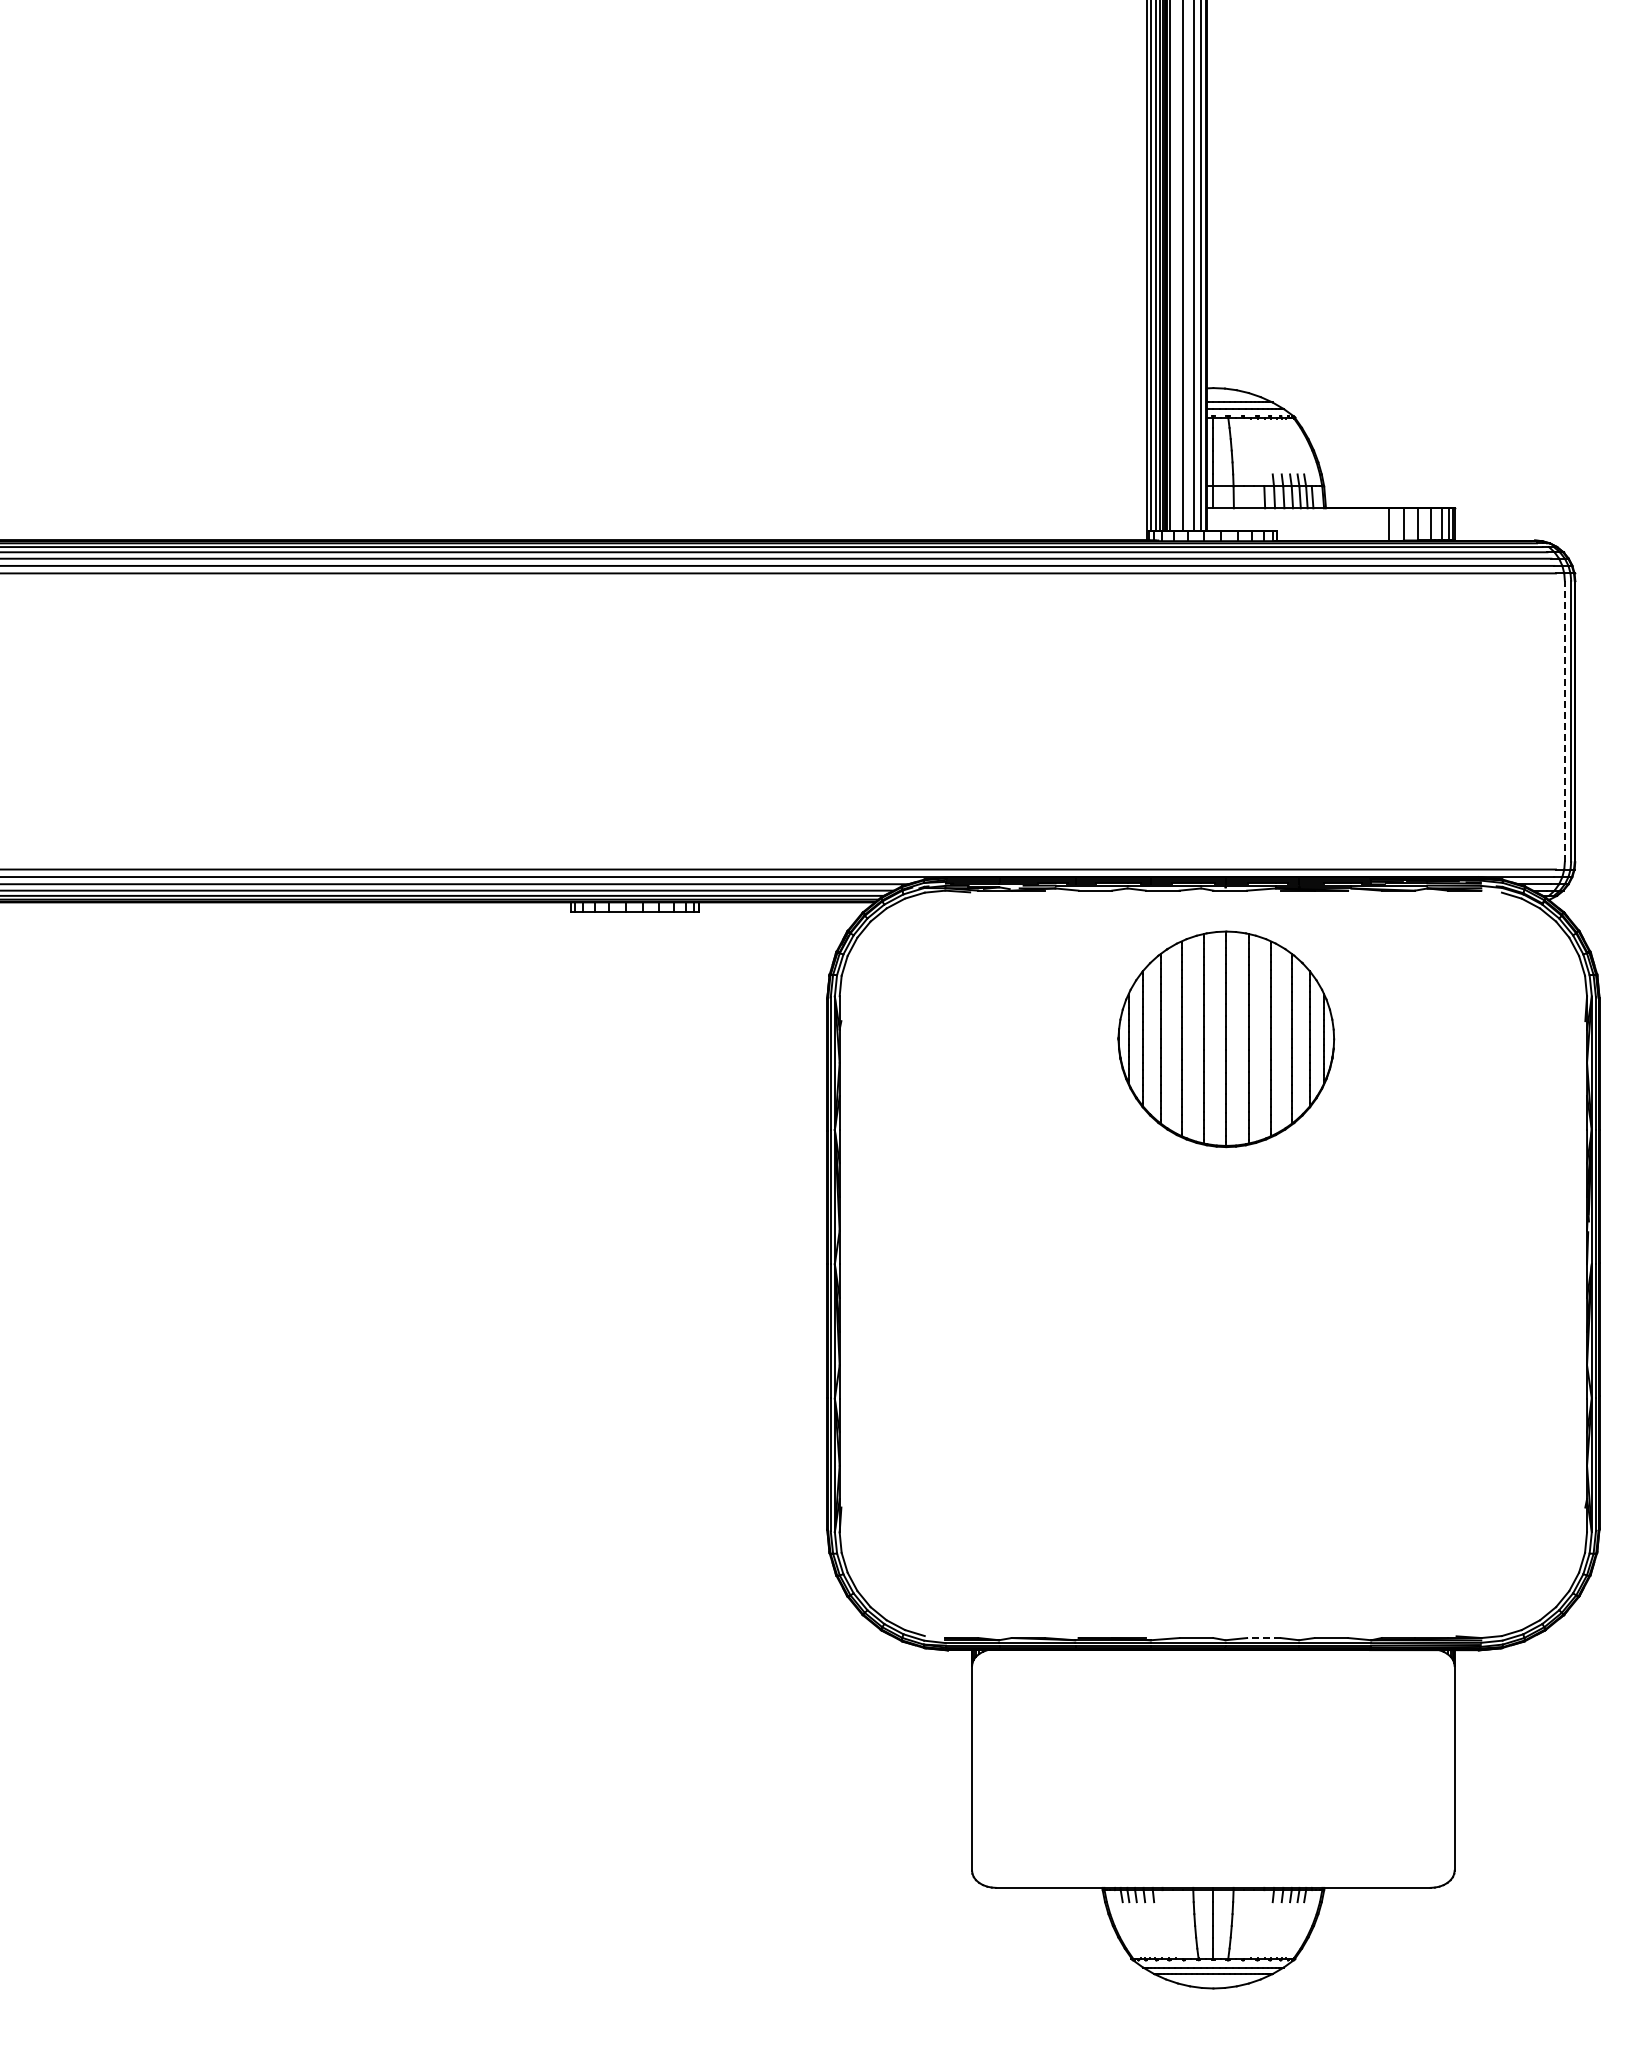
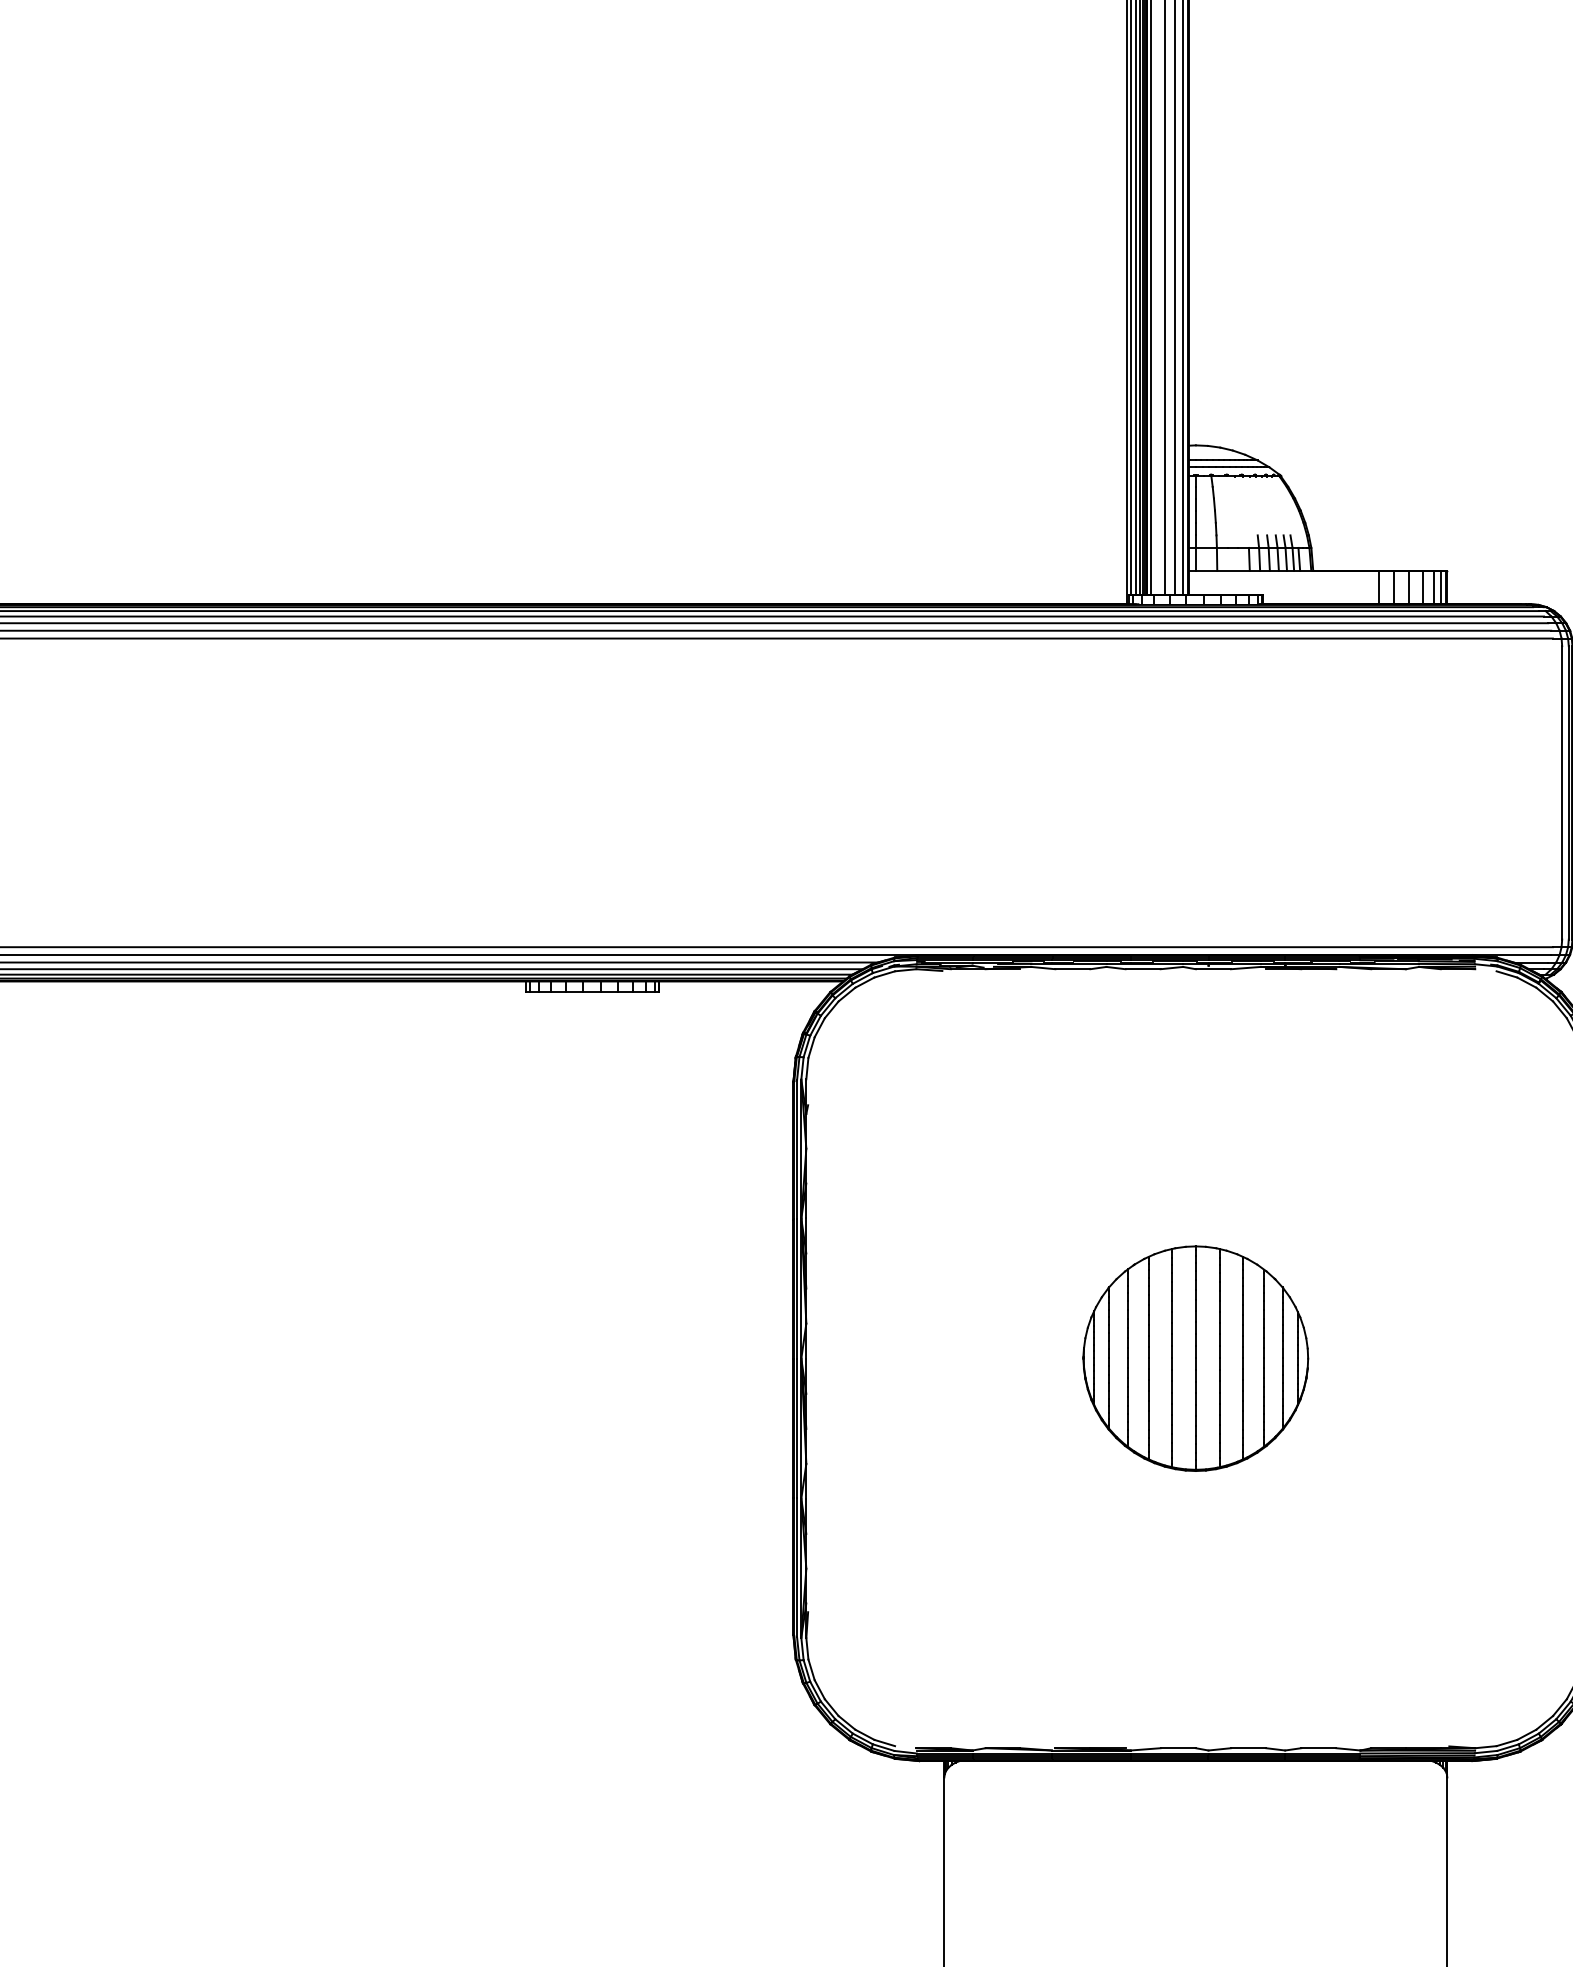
line: (1564, 721) -> (1561, 792), dashed -> solid
part: (1226, 1039) -> (1195, 1358), moved
line: (1263, 1638) -> (1248, 1748), dashed -> solid

